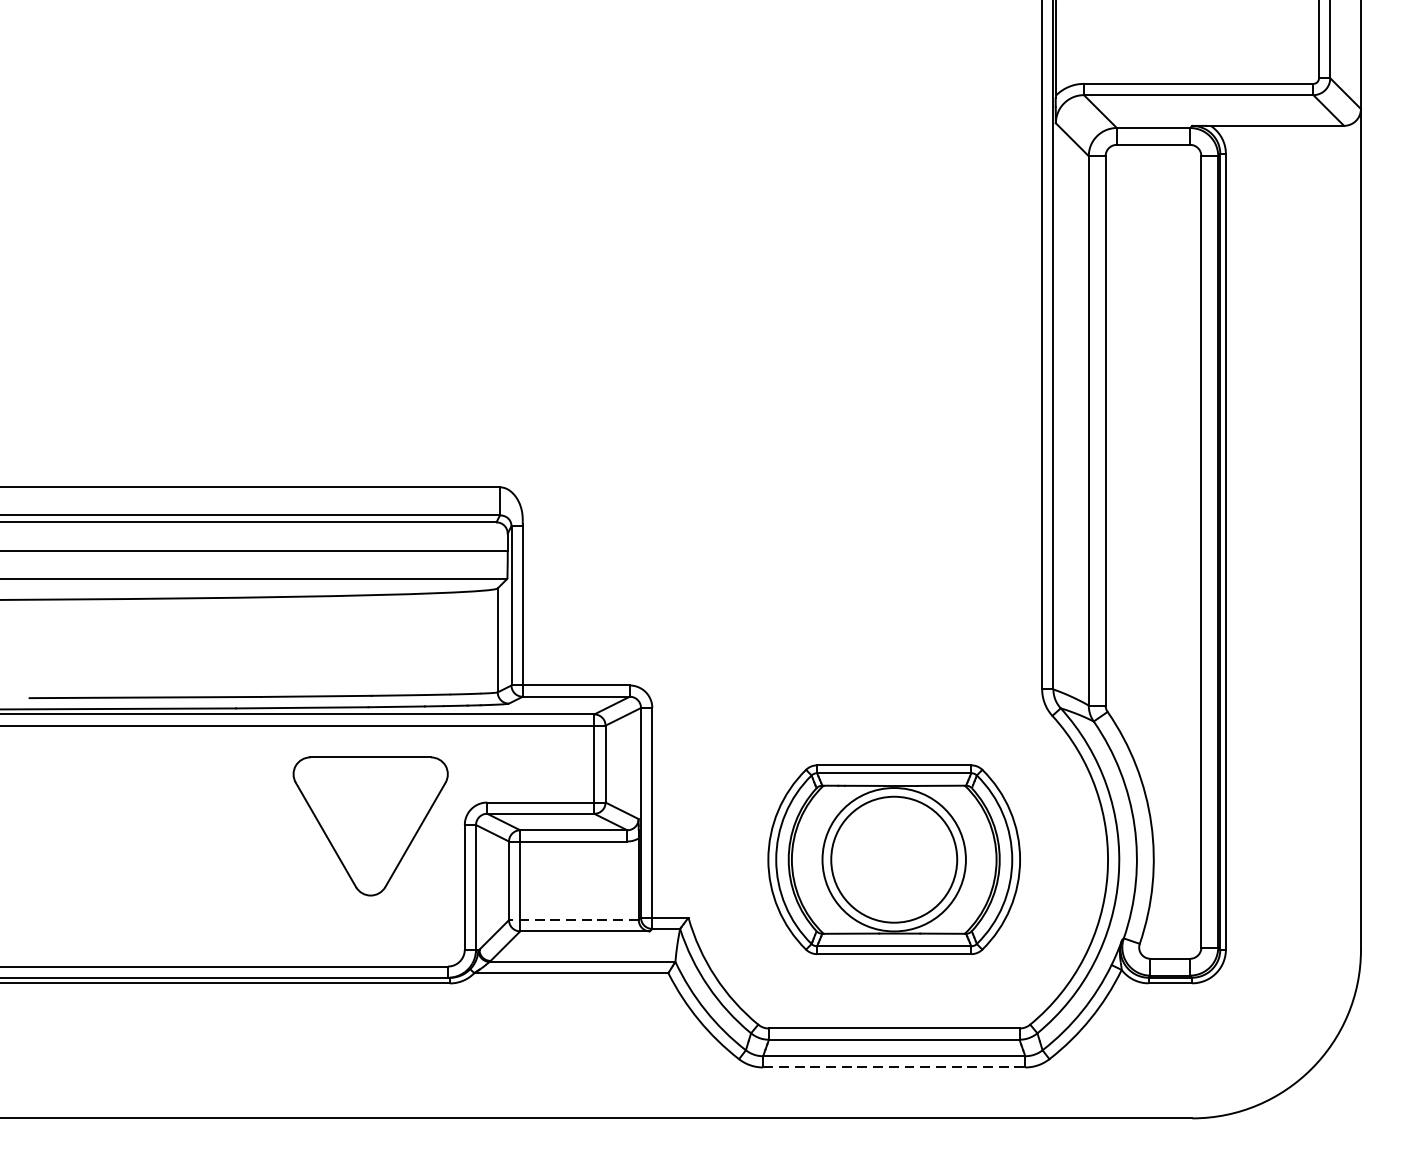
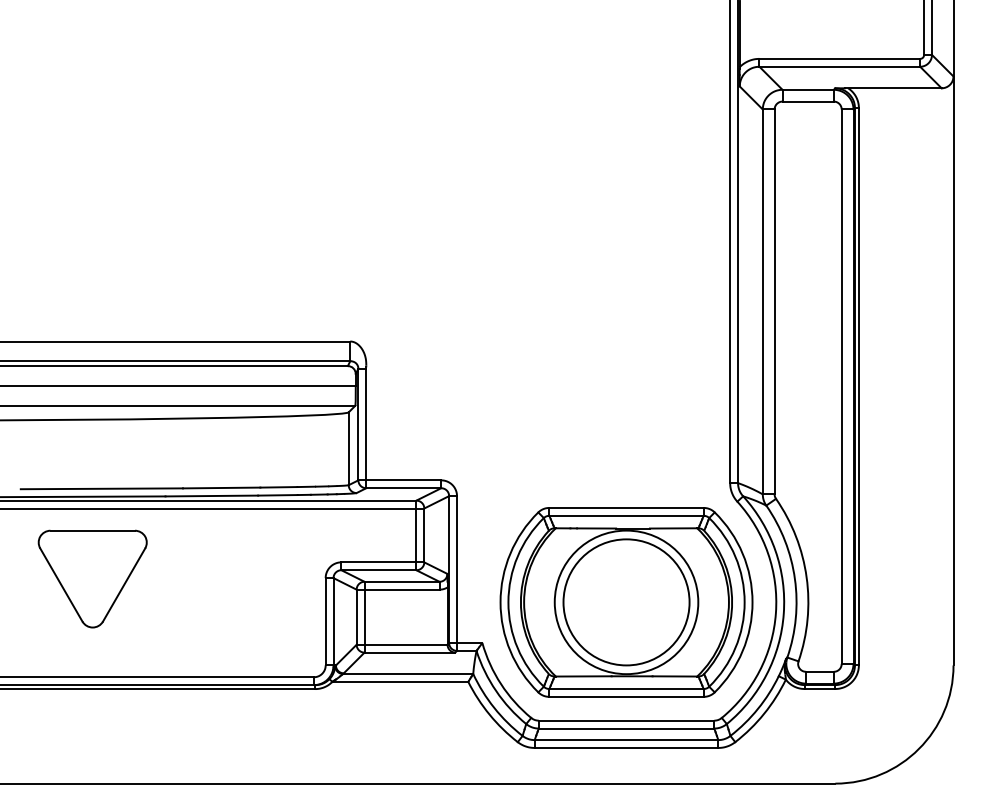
part: (370, 825) -> (92, 578), moved
part: (894, 859) -> (626, 602), size x1.43
line: (573, 919) -> (401, 644), dashed -> solid
line: (894, 1066) -> (626, 747), dashed -> solid

